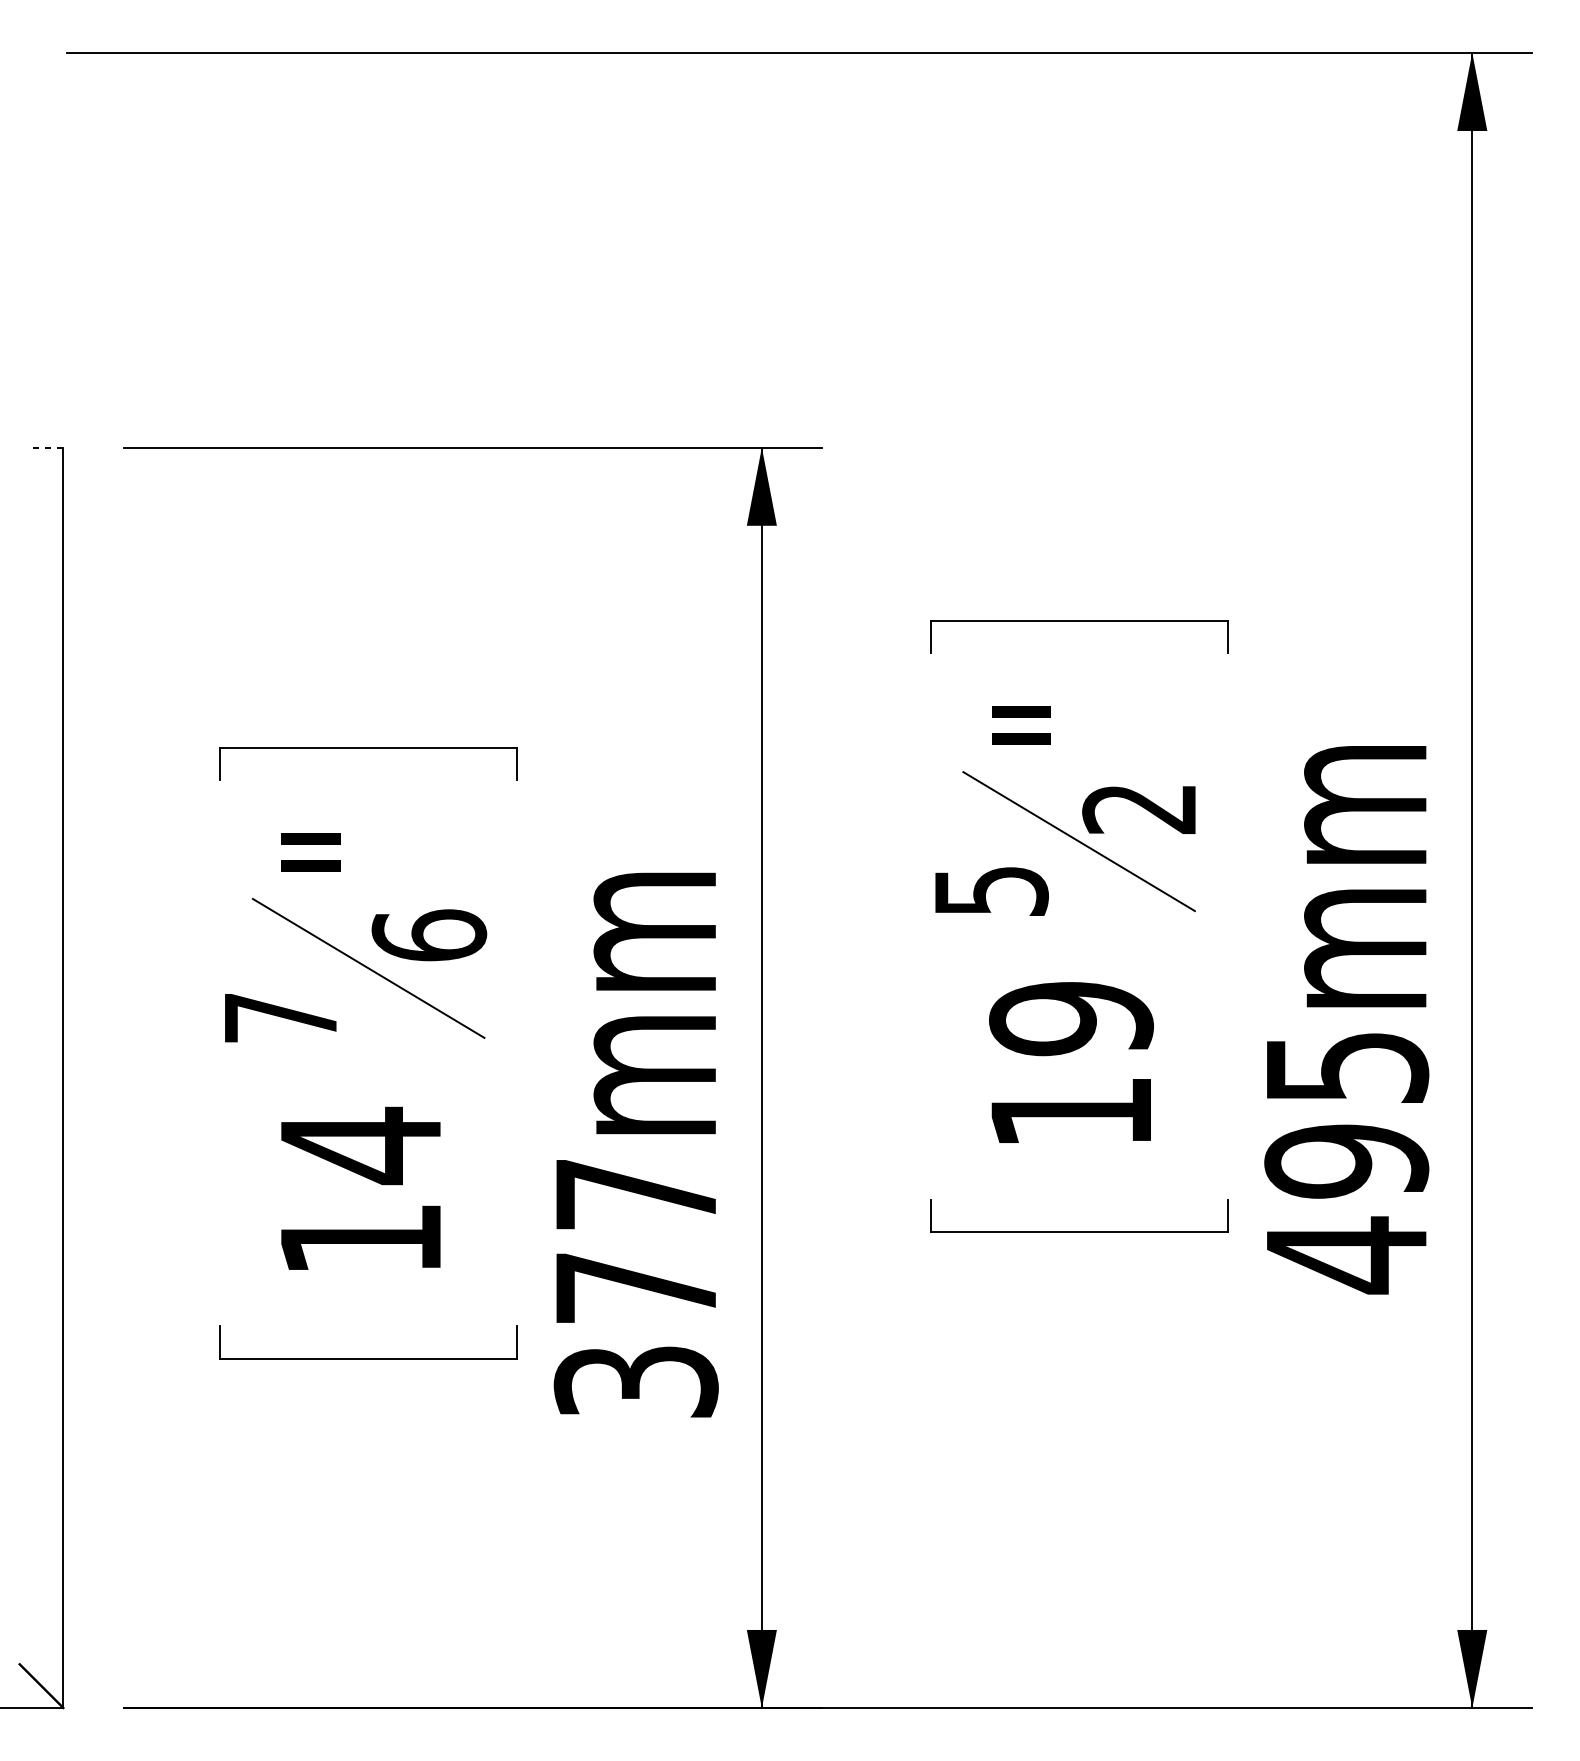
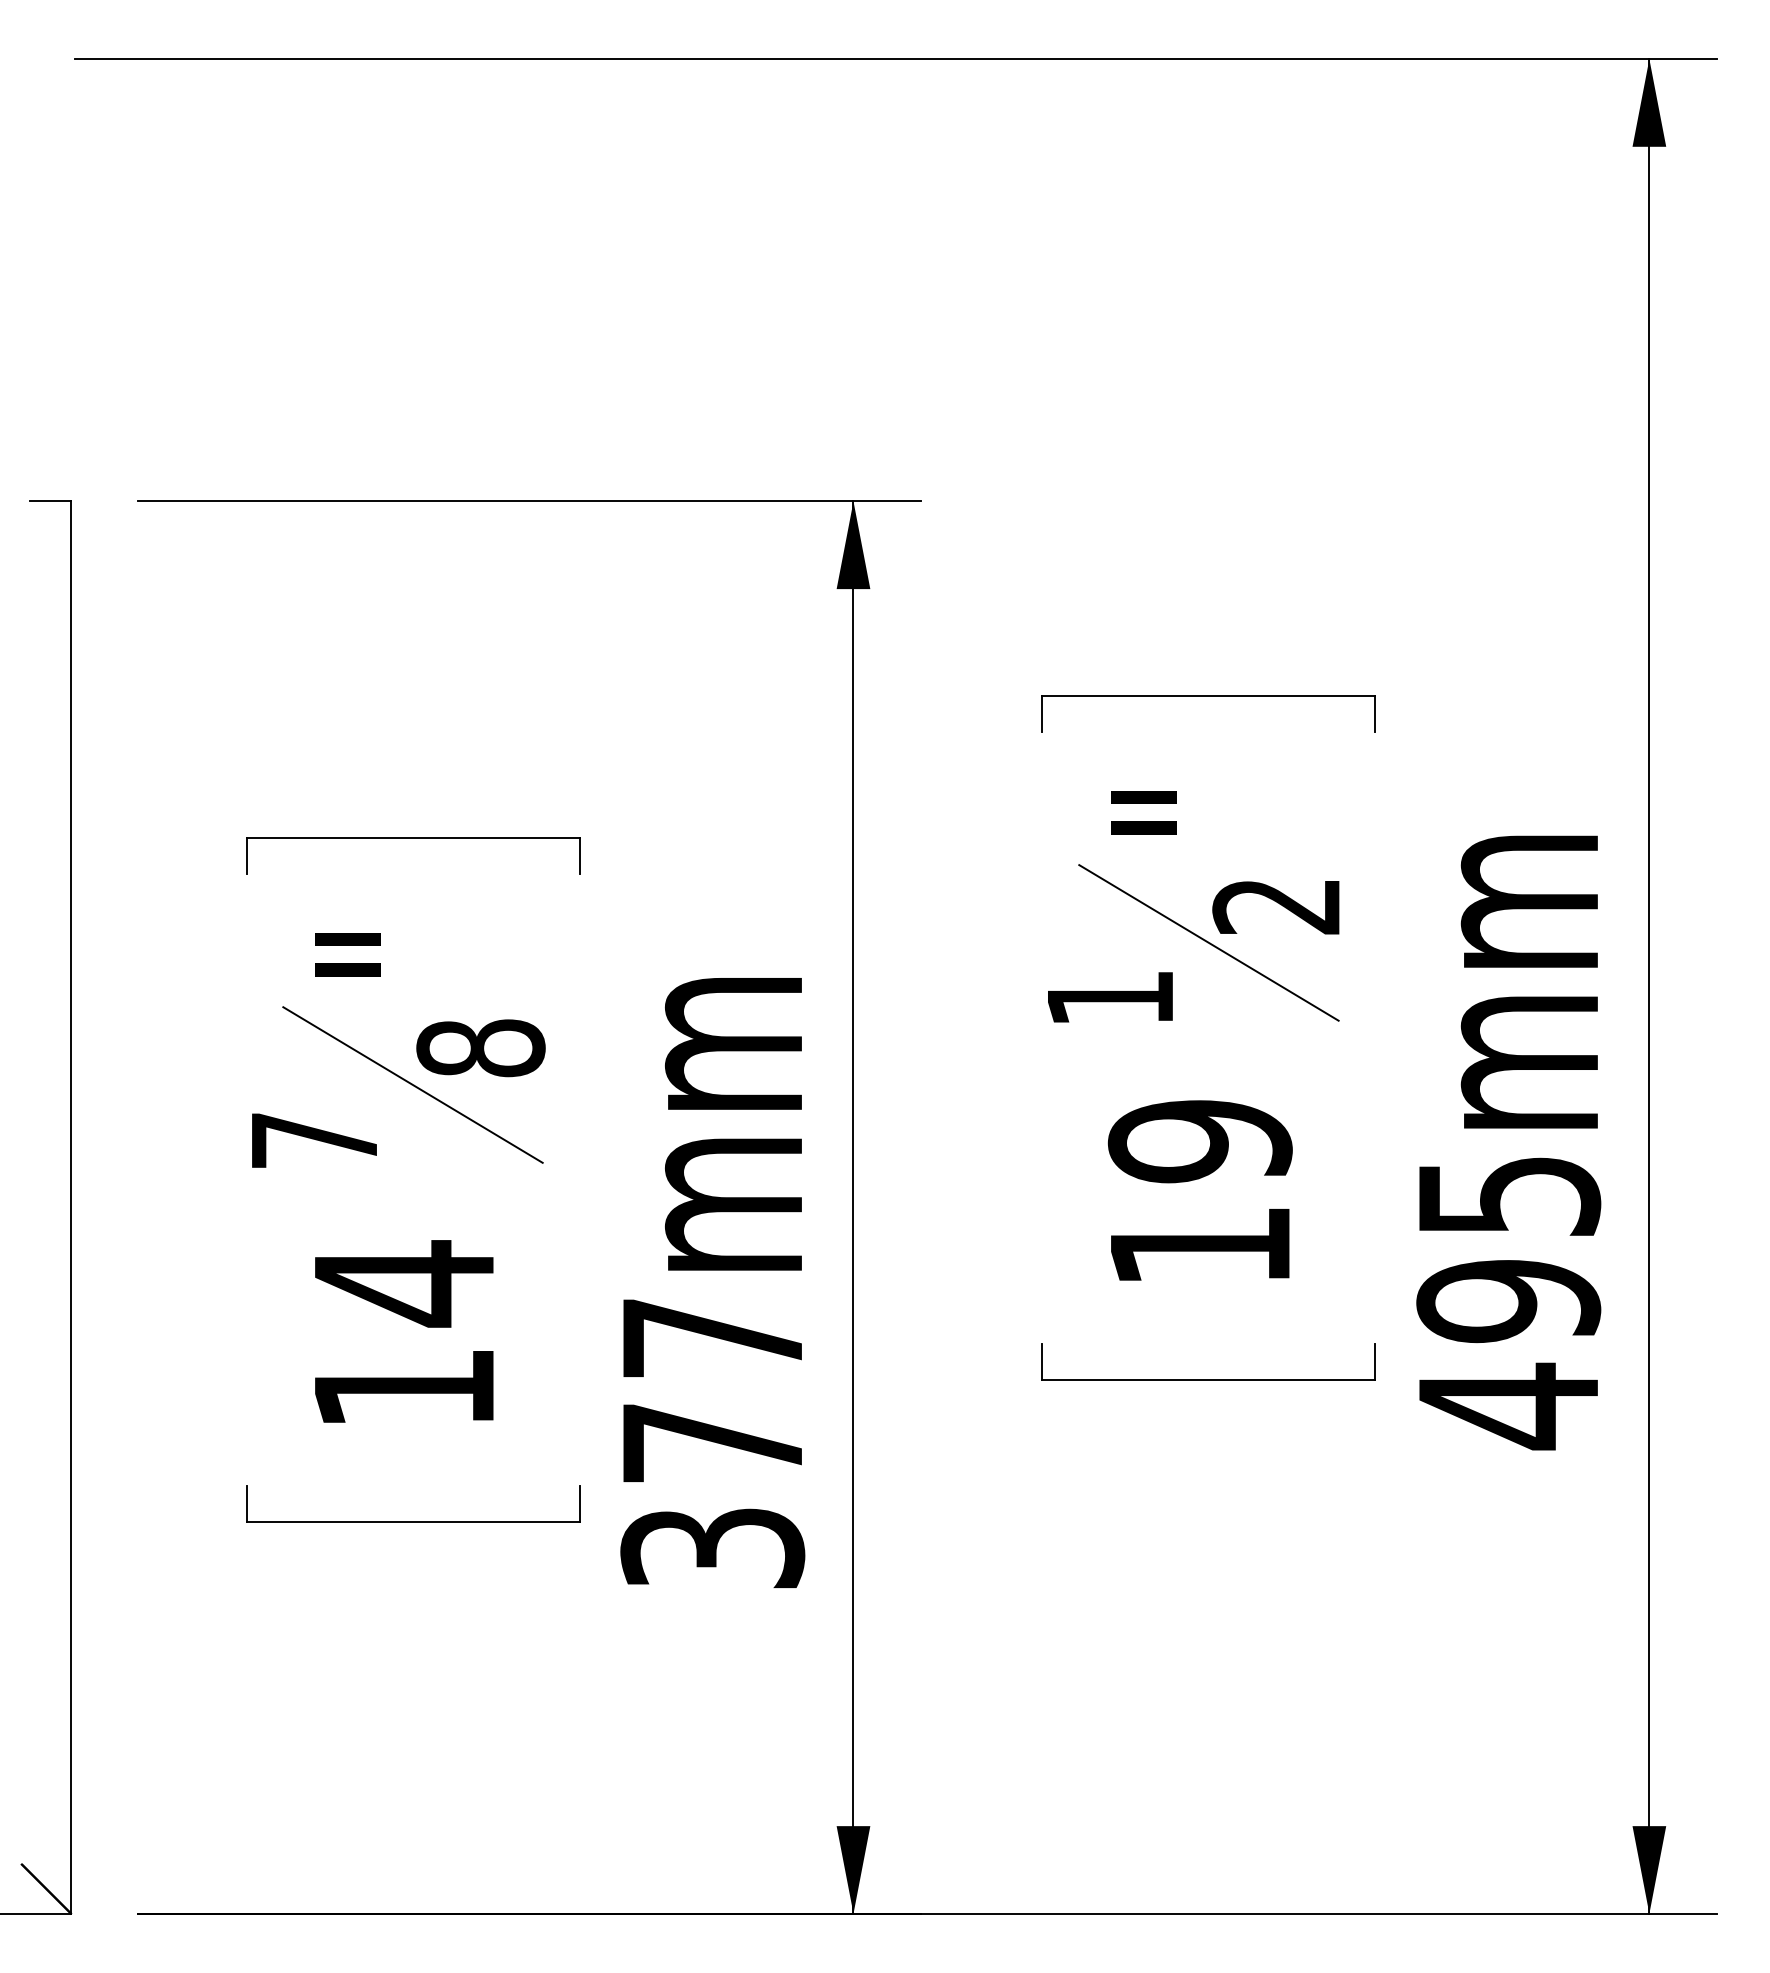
line: (45, 447) -> (50, 501), dashed -> solid
text: (992, 891) -> (1111, 998), 5 -> 1
text: (428, 934) -> (480, 1047), 6 -> 8

